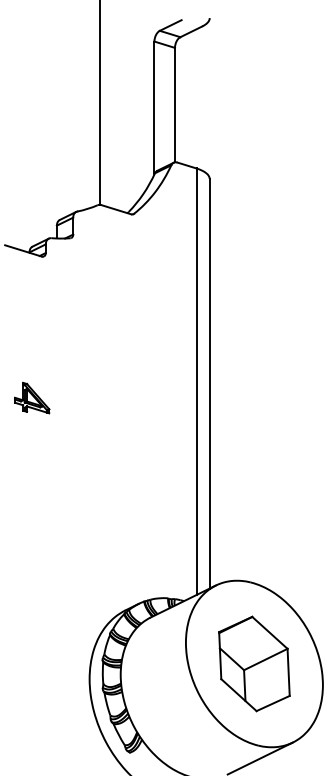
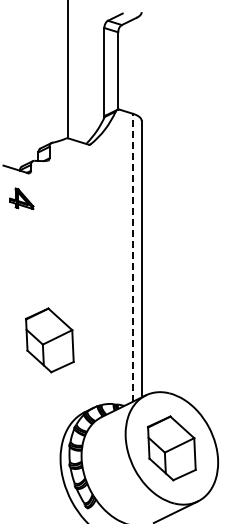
line: (196, 381) -> (132, 257), solid -> dashed
part: (31, 397) -> (21, 198), moved
part: (73, 504) -> (49, 340), added

